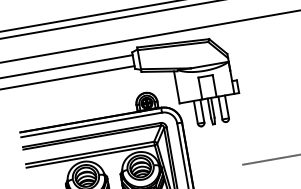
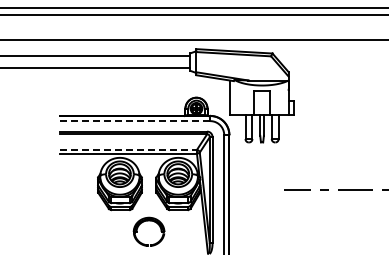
line: (91, 125) -> (135, 121), solid -> dashed
line: (90, 152) -> (129, 149), solid -> dashed

